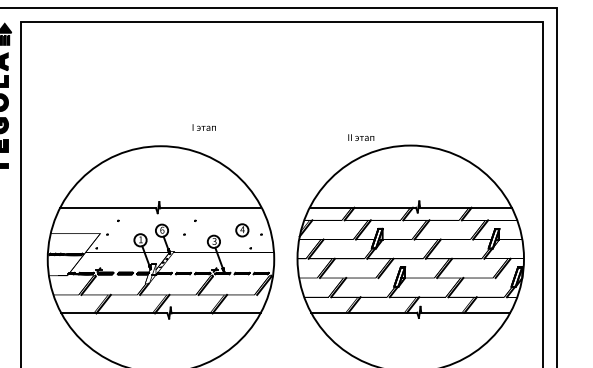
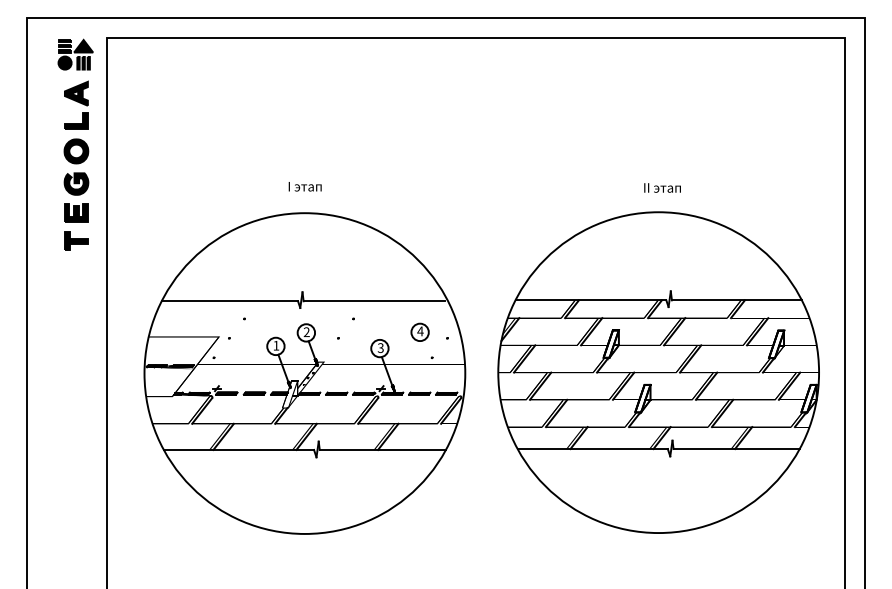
text: (203, 127) -> (304, 186), moved
text: (361, 137) -> (662, 187), moved
text: (162, 230) -> (306, 332), 6 -> 2

